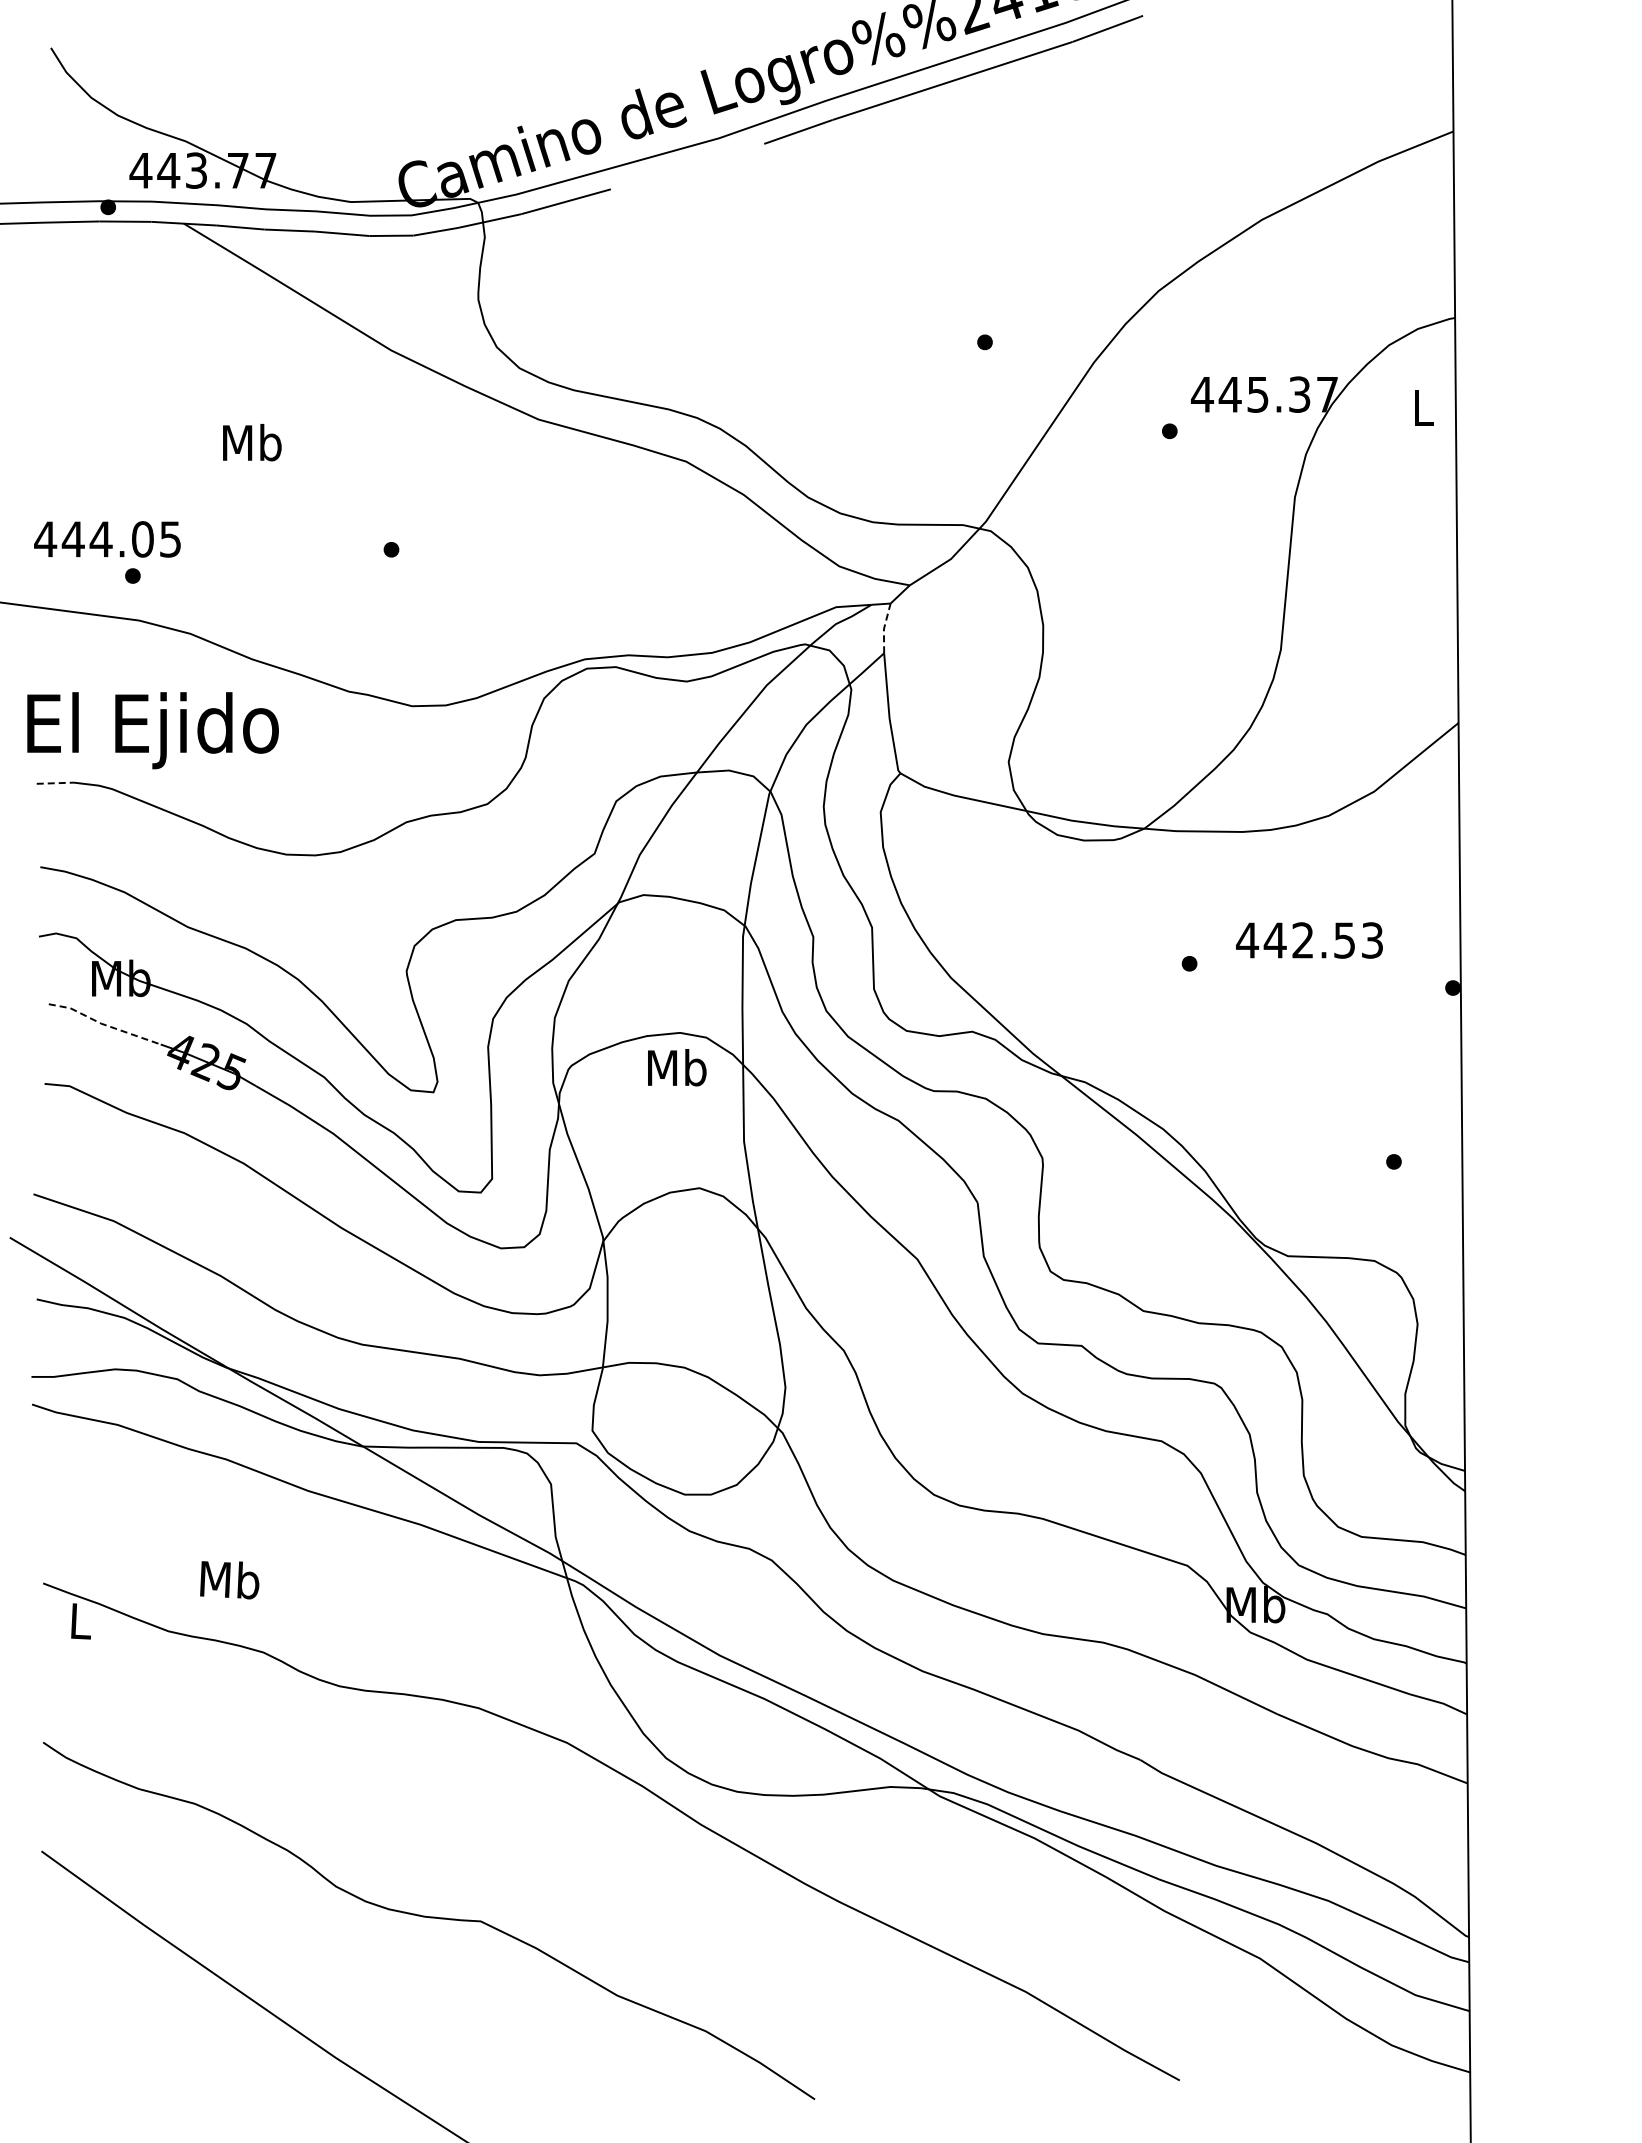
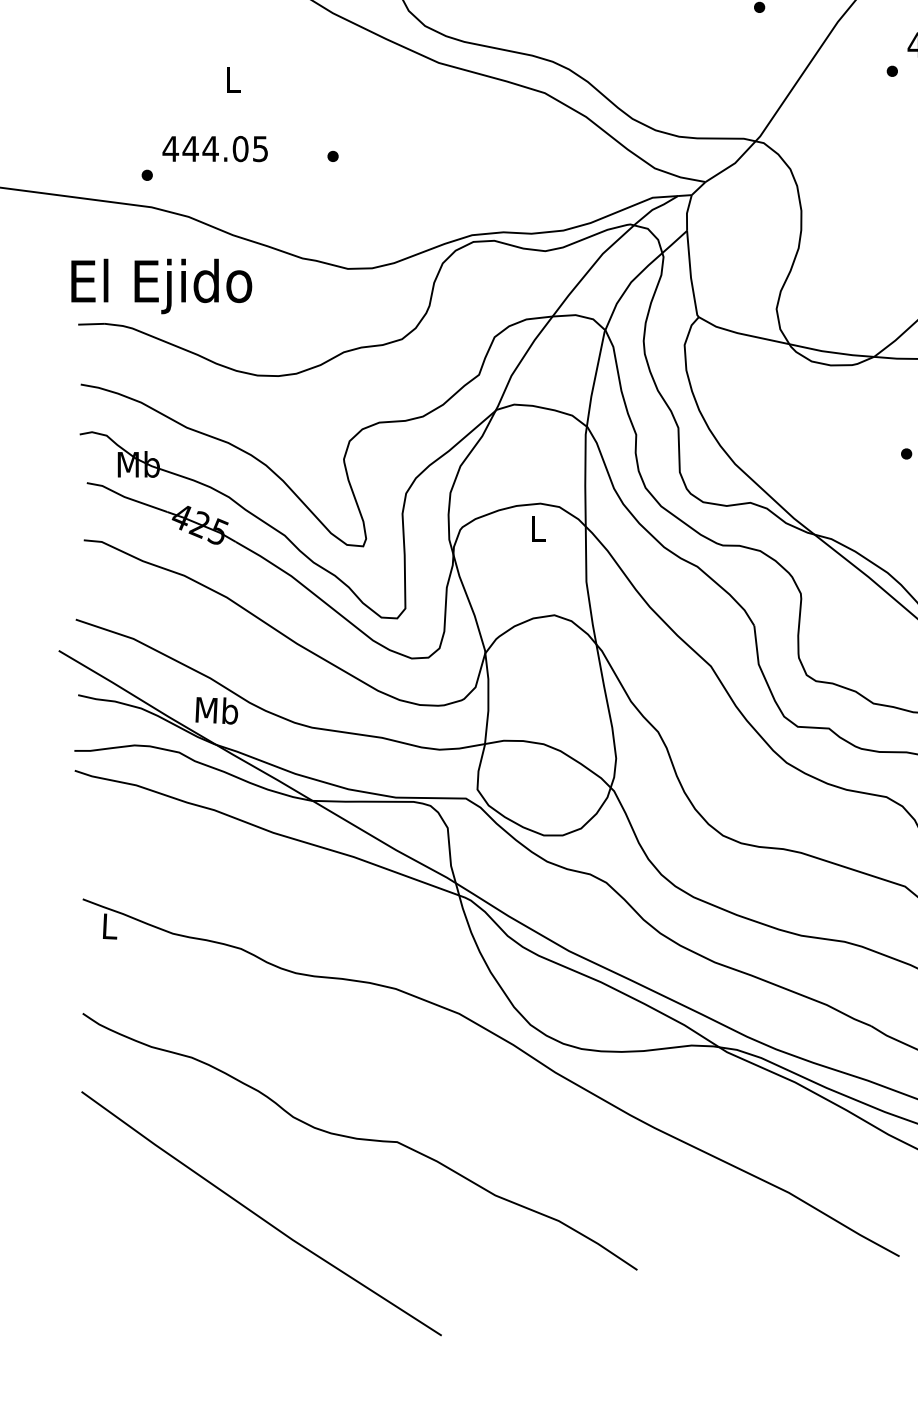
text: (252, 442) -> (233, 79), Mb -> L
text: (107, 539) -> (215, 149), moved
line: (884, 628) -> (687, 213), dashed -> solid
line: (55, 783) -> (91, 324), dashed -> solid
line: (103, 1024) -> (126, 497), dashed -> solid
text: (677, 1067) -> (538, 528), Mb -> L
text: (229, 1580) -> (216, 711), moved

